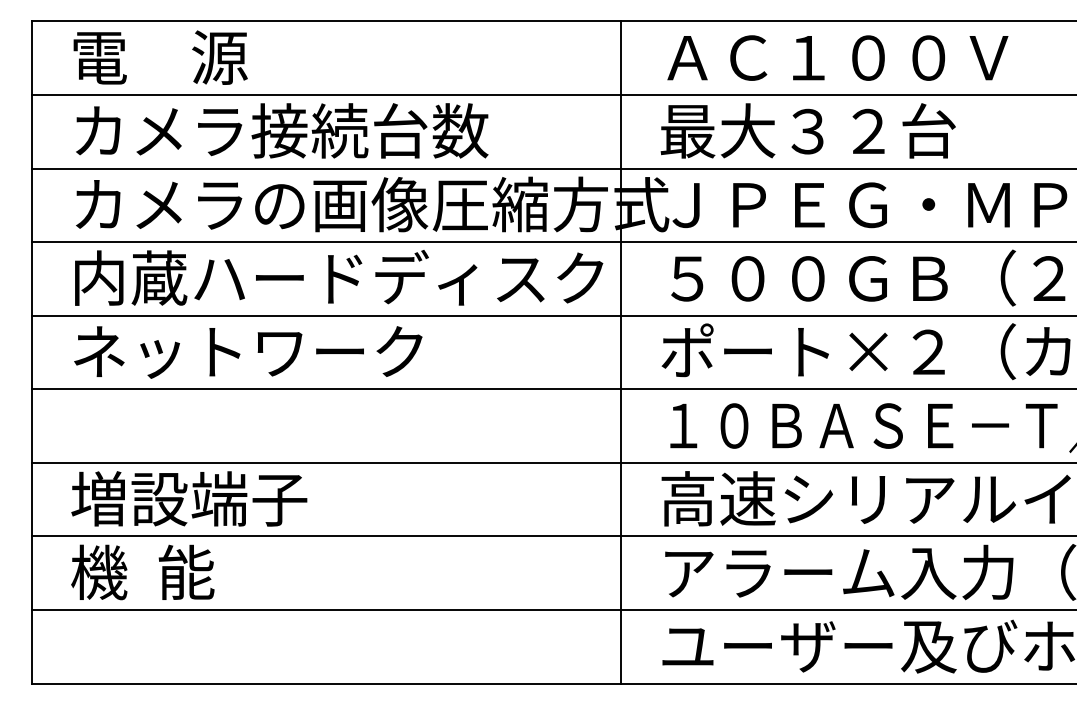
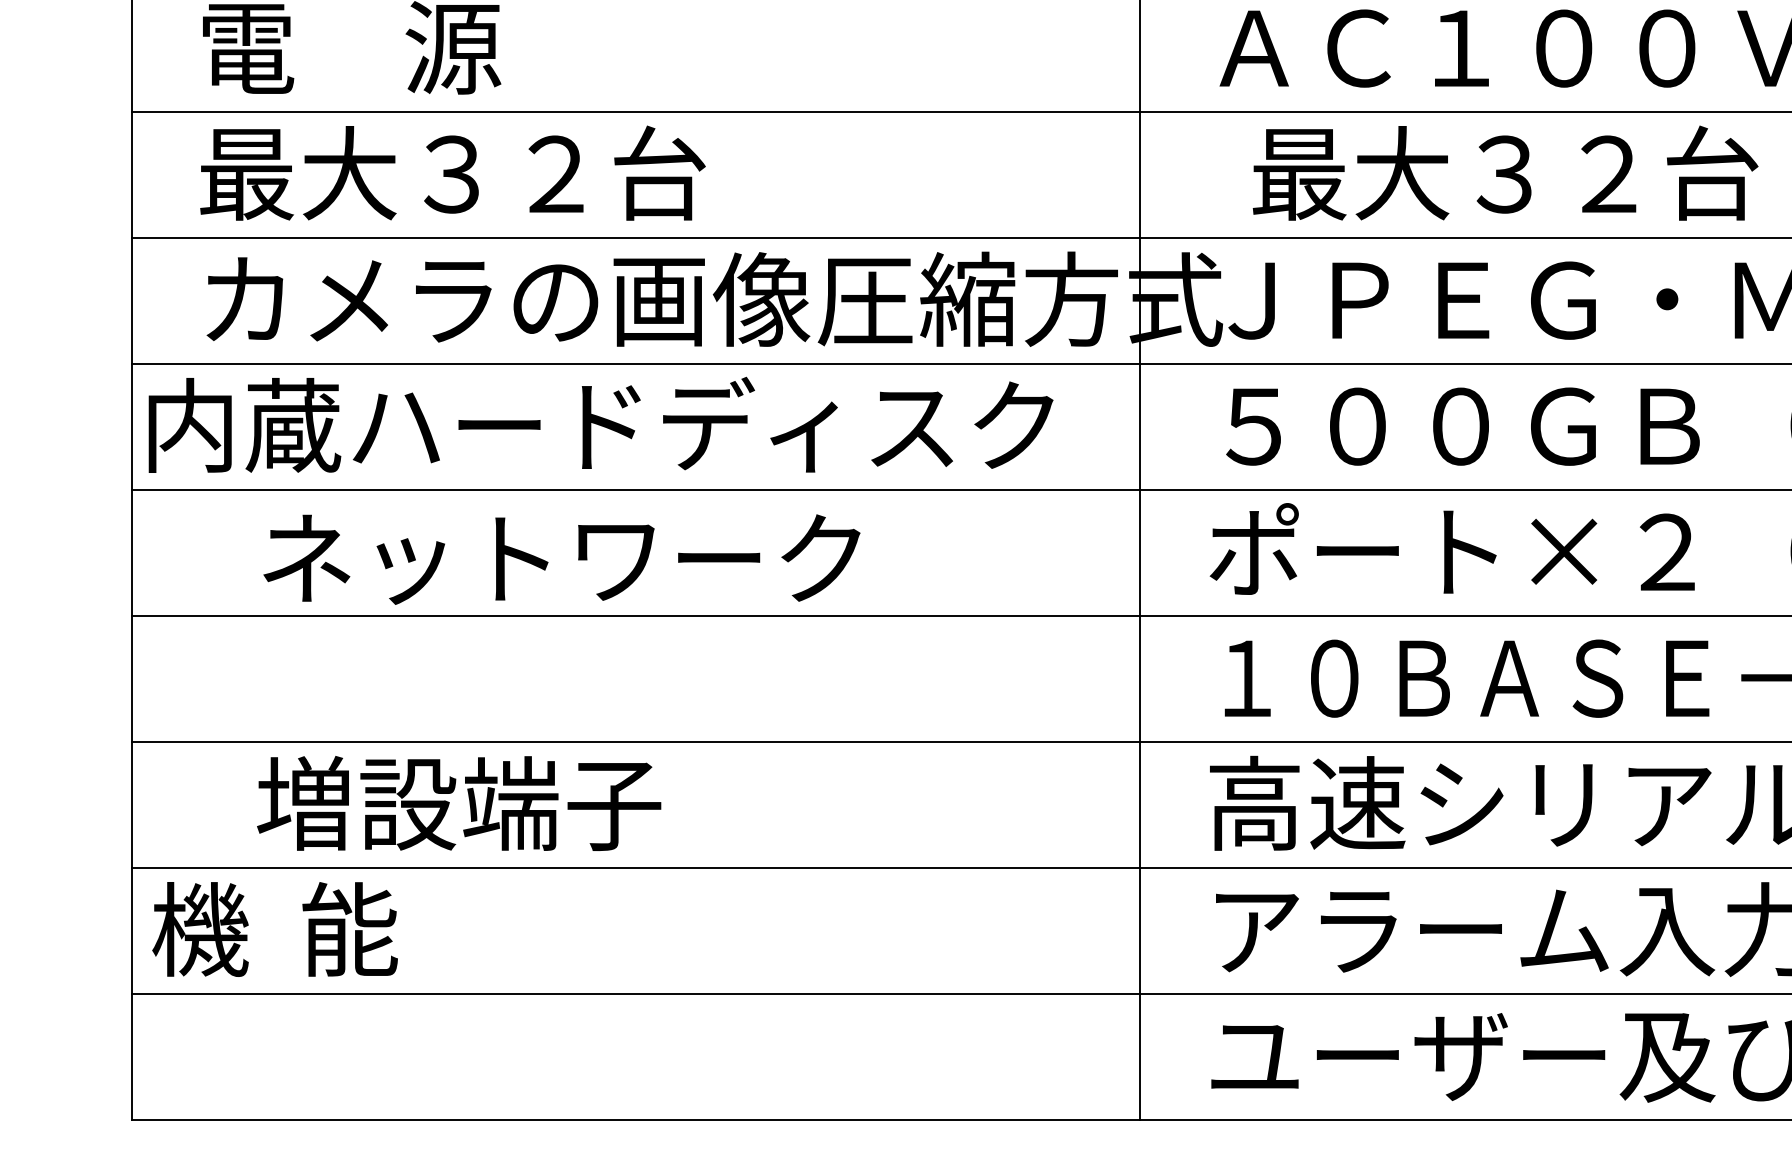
text: (280, 130) -> (557, 172), カメラ接続台数 -> 最大３２台
text: (807, 130) -> (1504, 172), moved
text: (339, 277) -> (601, 424), moved
text: (248, 352) -> (562, 559), moved
text: (189, 498) -> (459, 802), moved
text: (142, 572) -> (274, 929), moved

